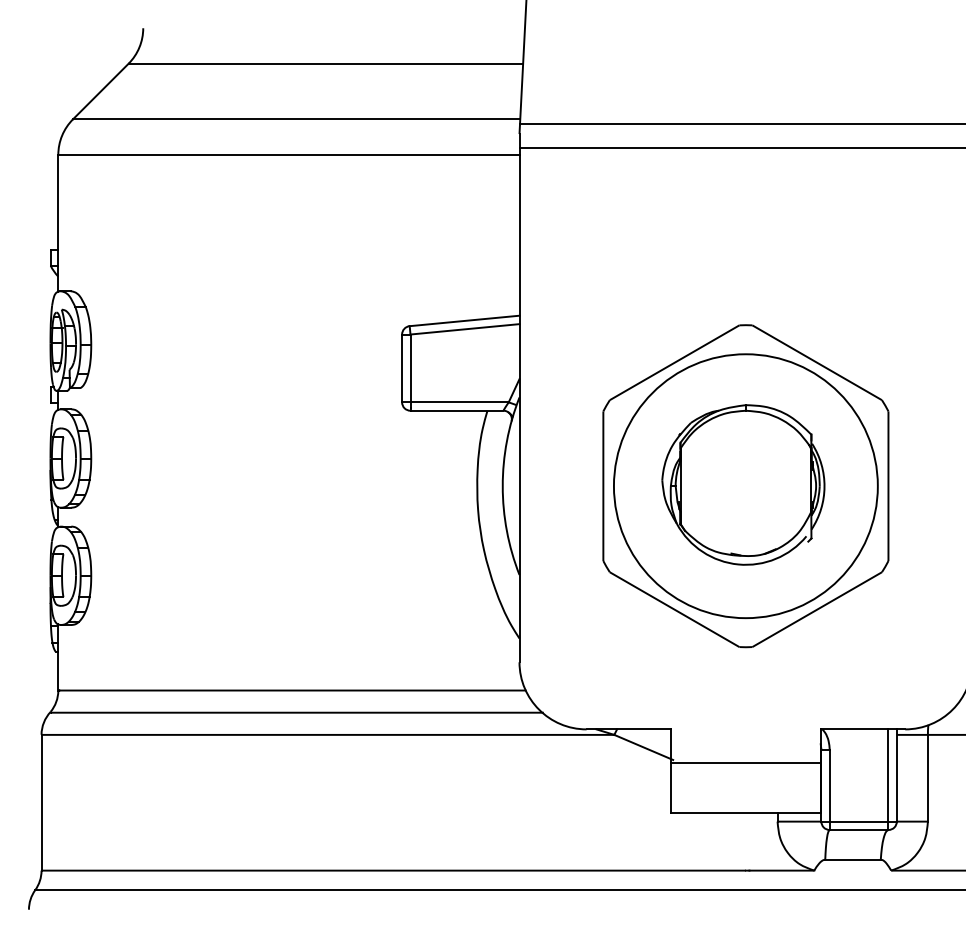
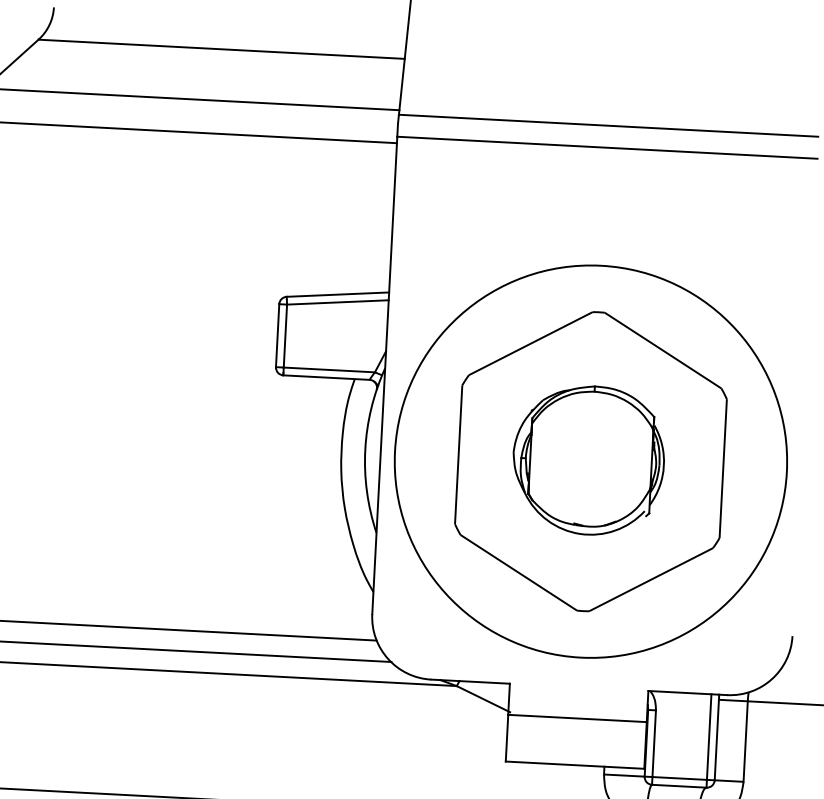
circle: (745, 486) -> (590, 461), size x1.6

